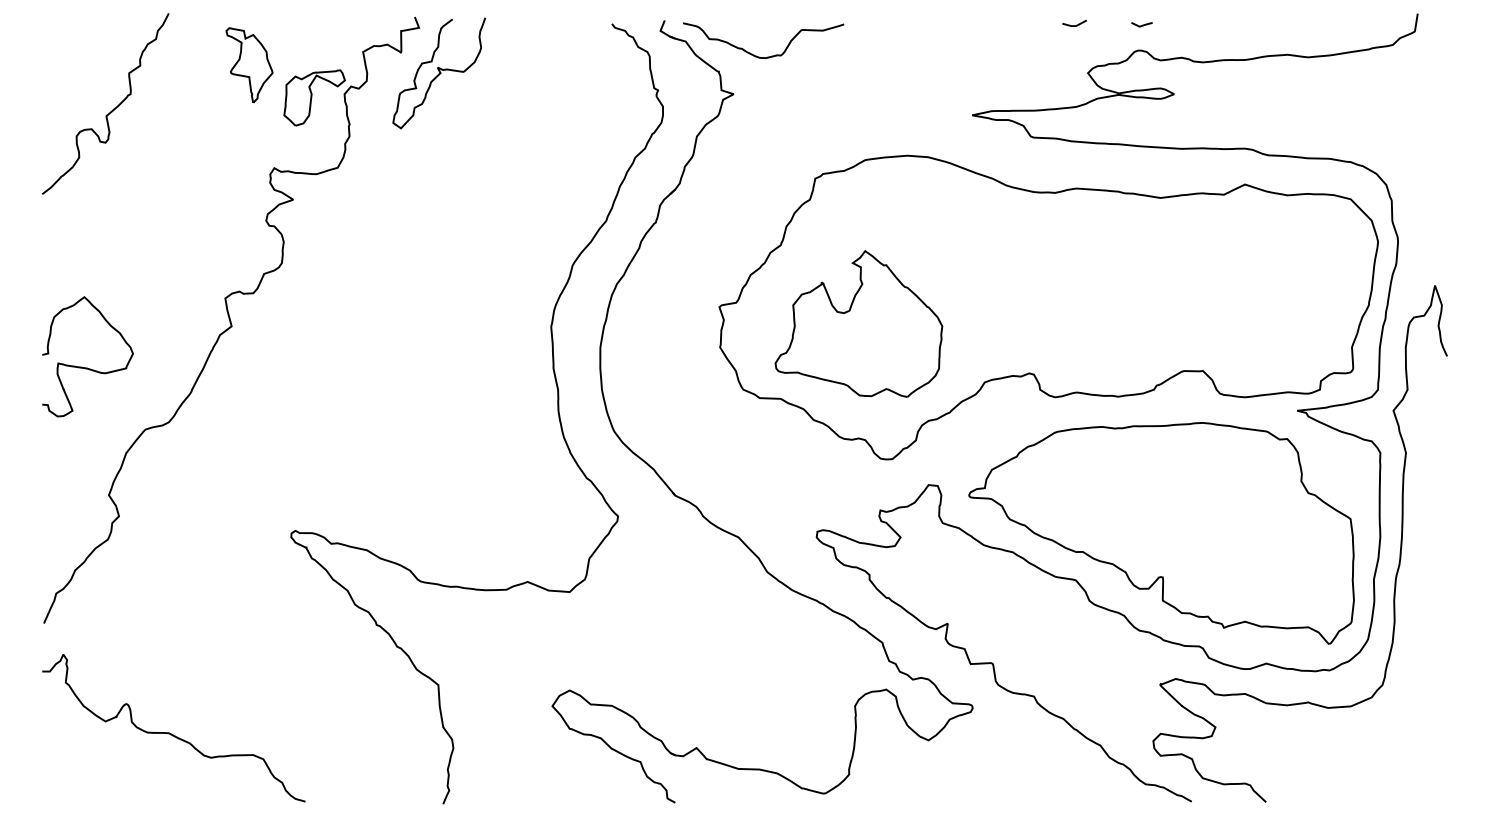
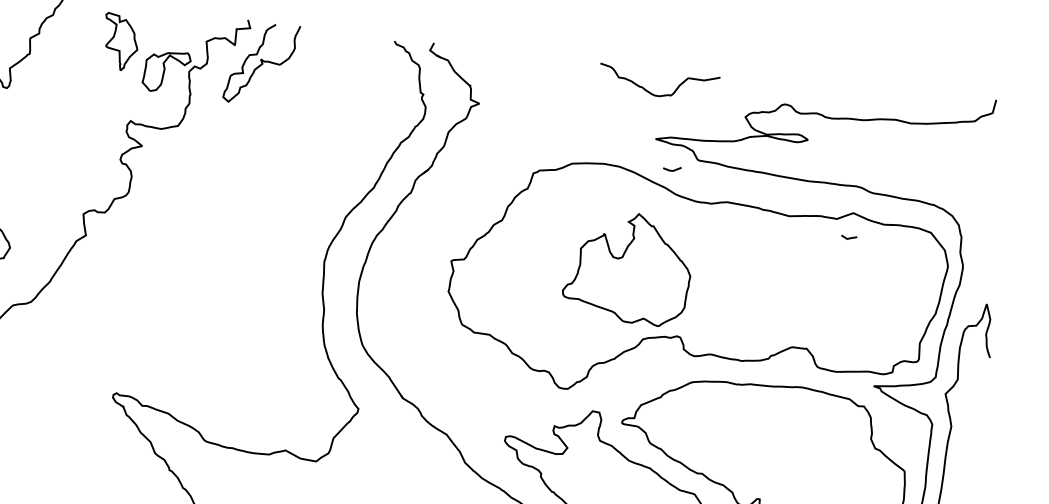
line: (1076, 24) -> (673, 169), moved
line: (1142, 24) -> (849, 237), moved
curve: (759, 56) -> (654, 94), moved
part: (858, 323) -> (628, 267), moved

